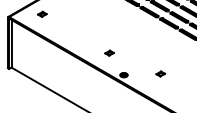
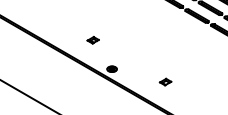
part: (160, 73) -> (165, 81), moved

